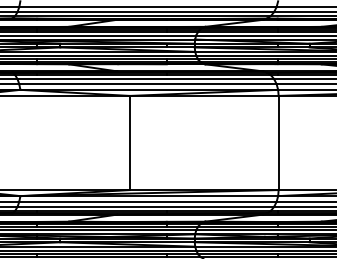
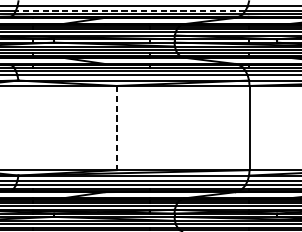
line: (145, 11) -> (130, 10), solid -> dashed
line: (130, 143) -> (117, 128), solid -> dashed

